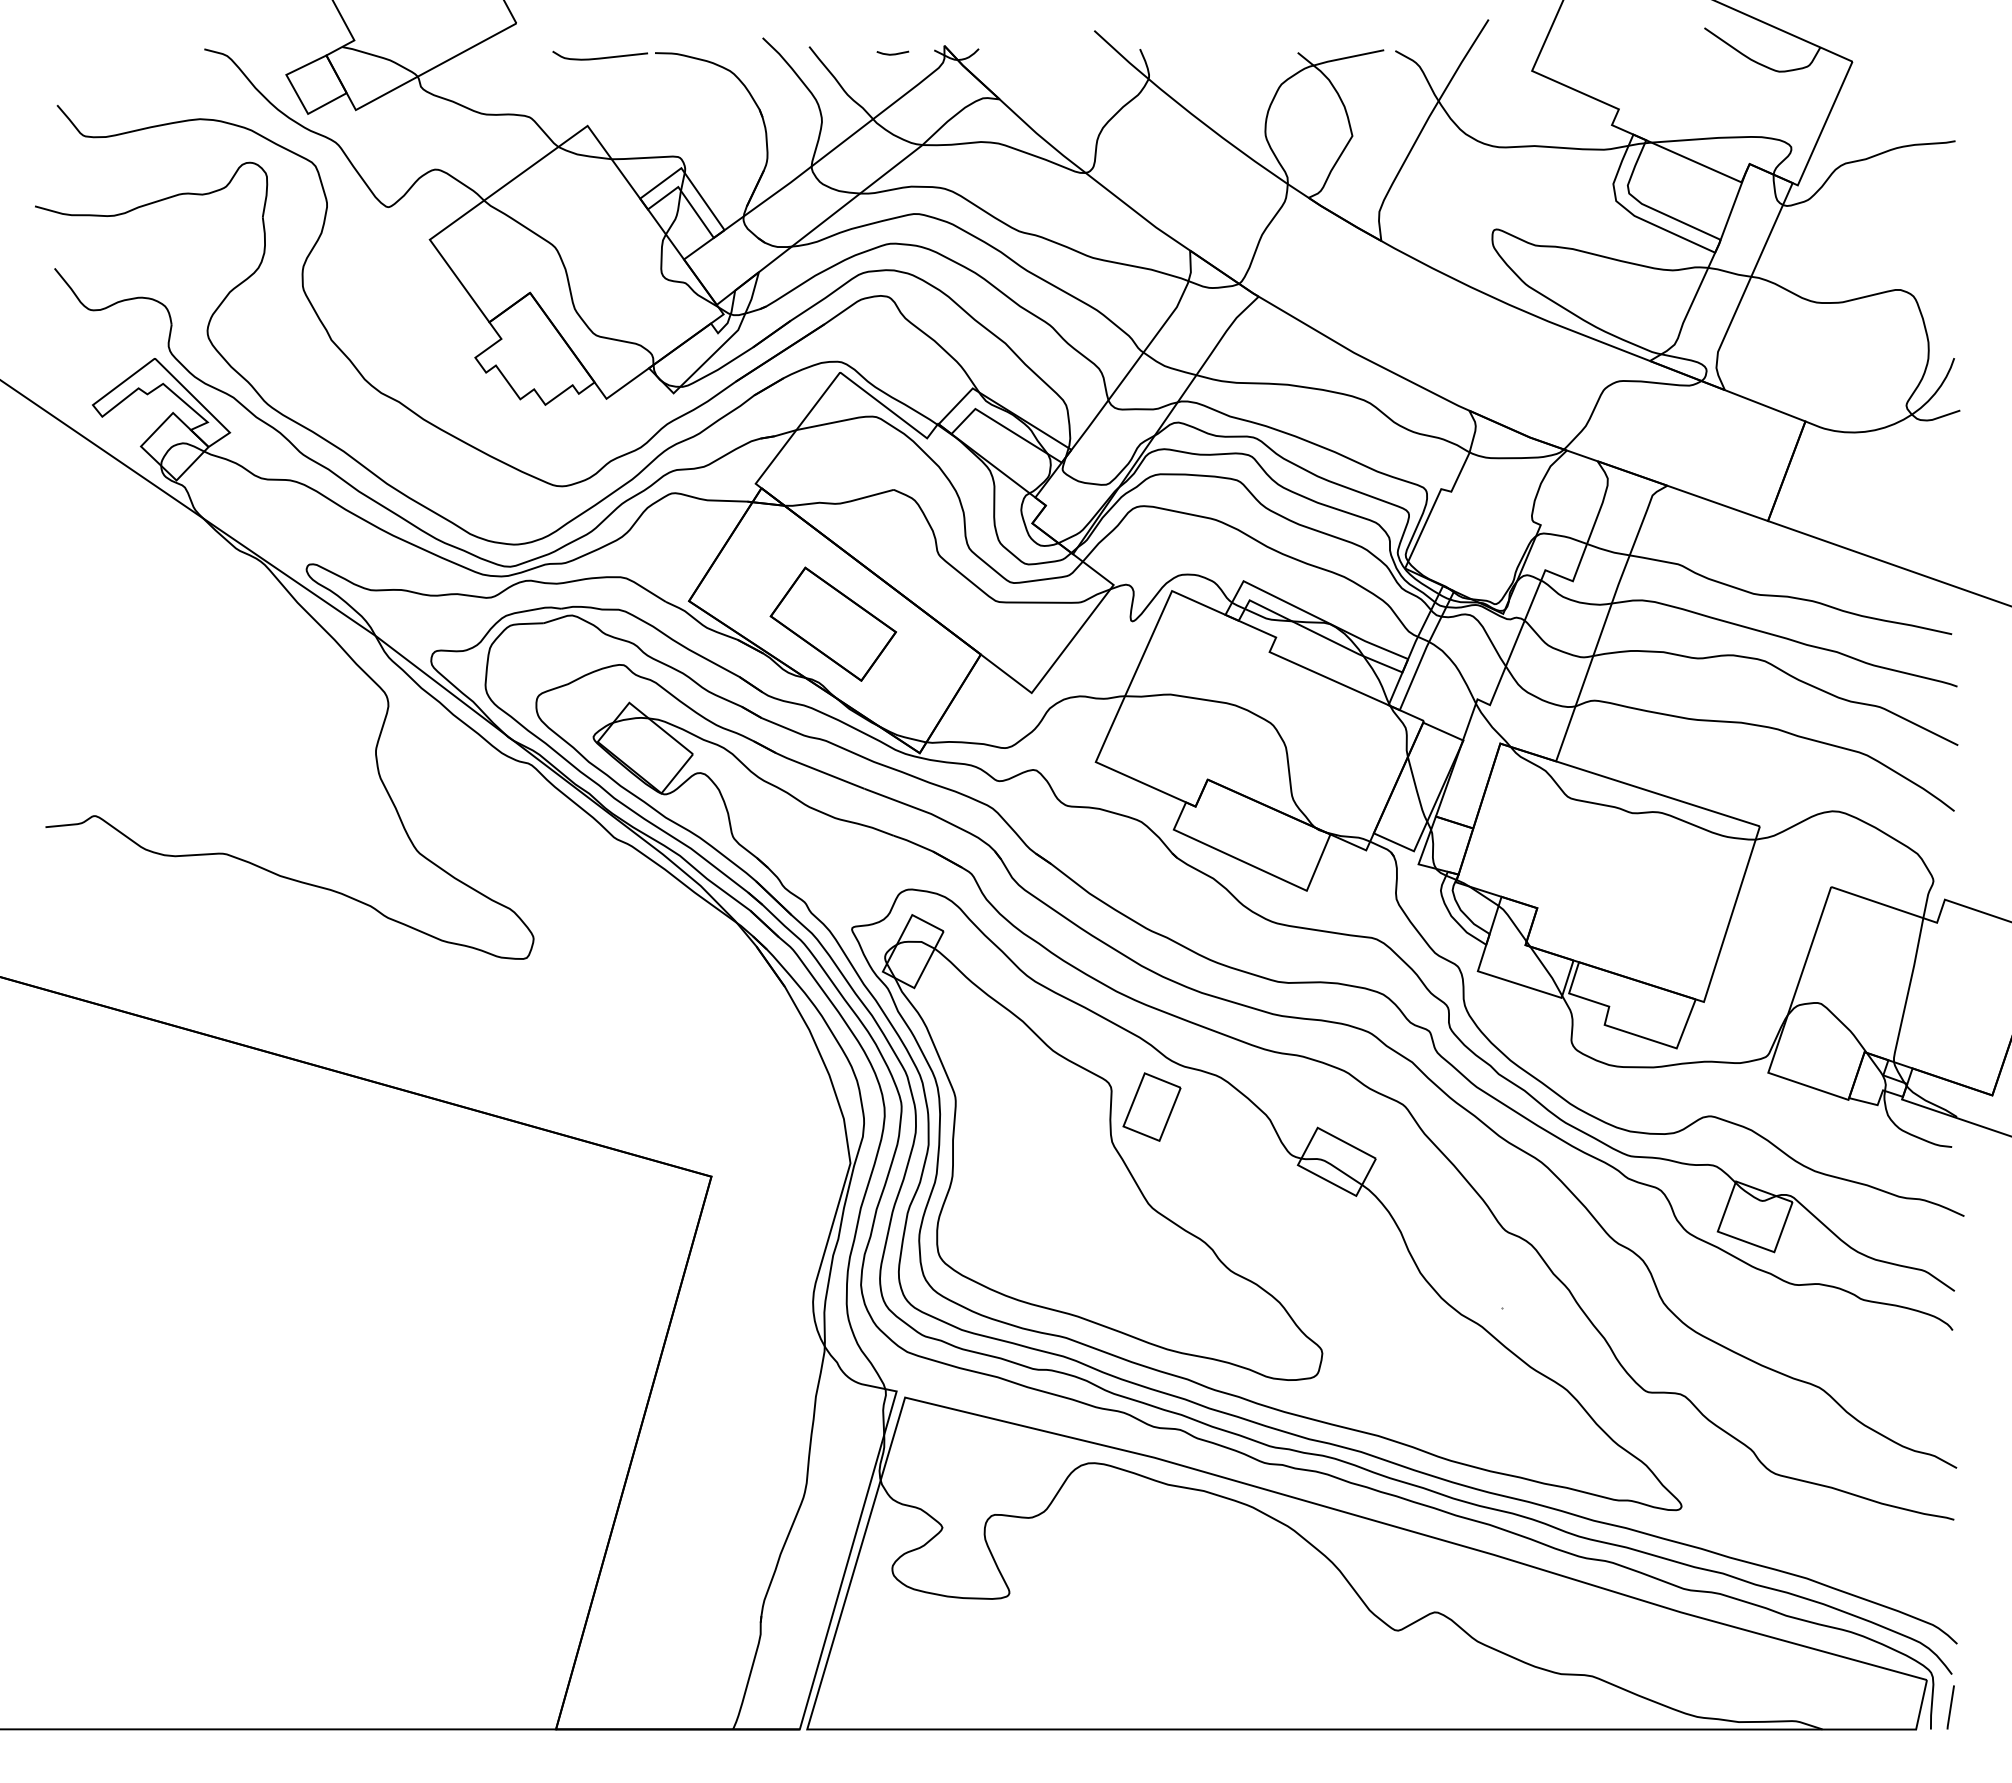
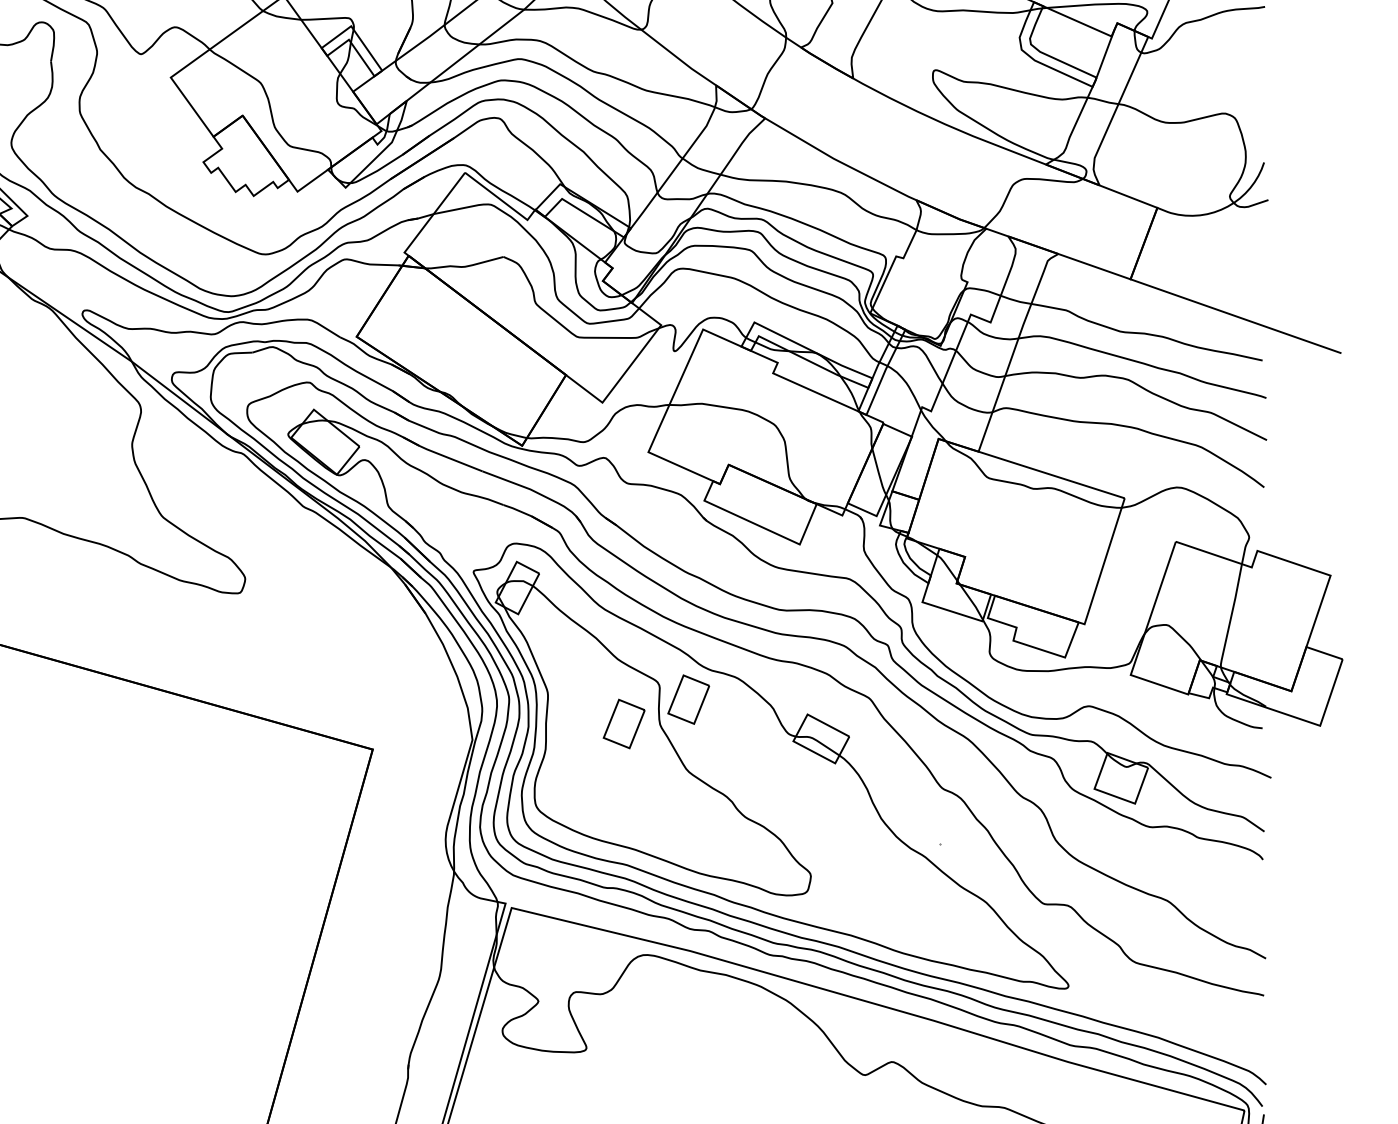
part: (832, 623) -> (459, 352), removed
part: (1061, 1140) -> (623, 723), added

